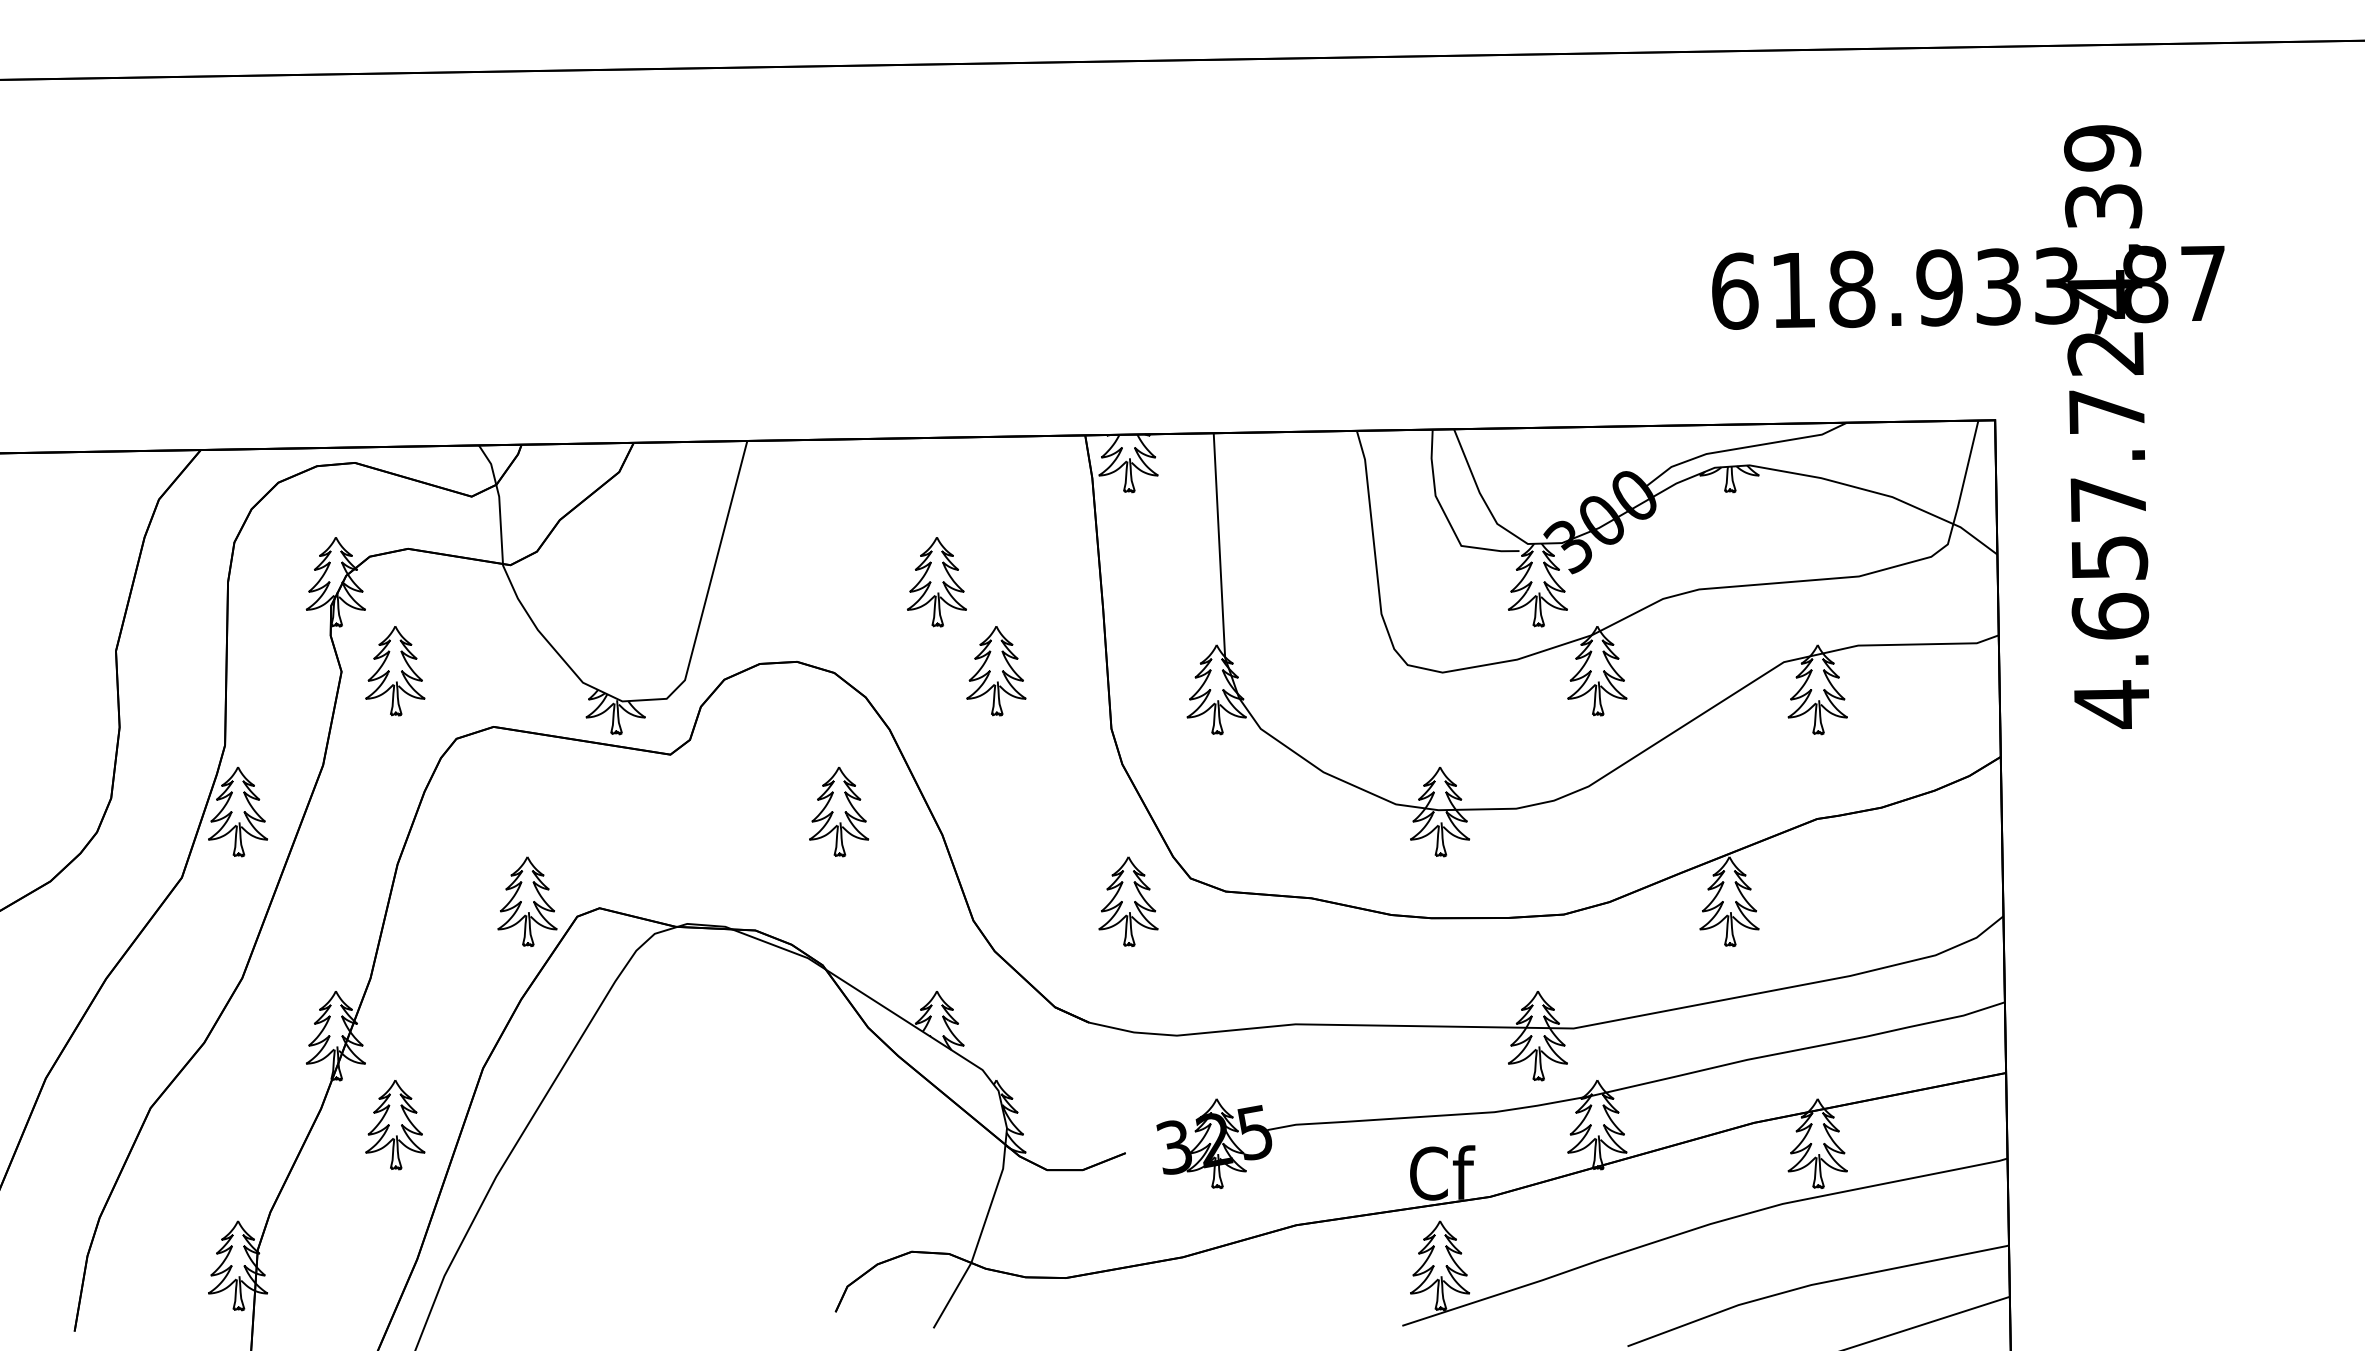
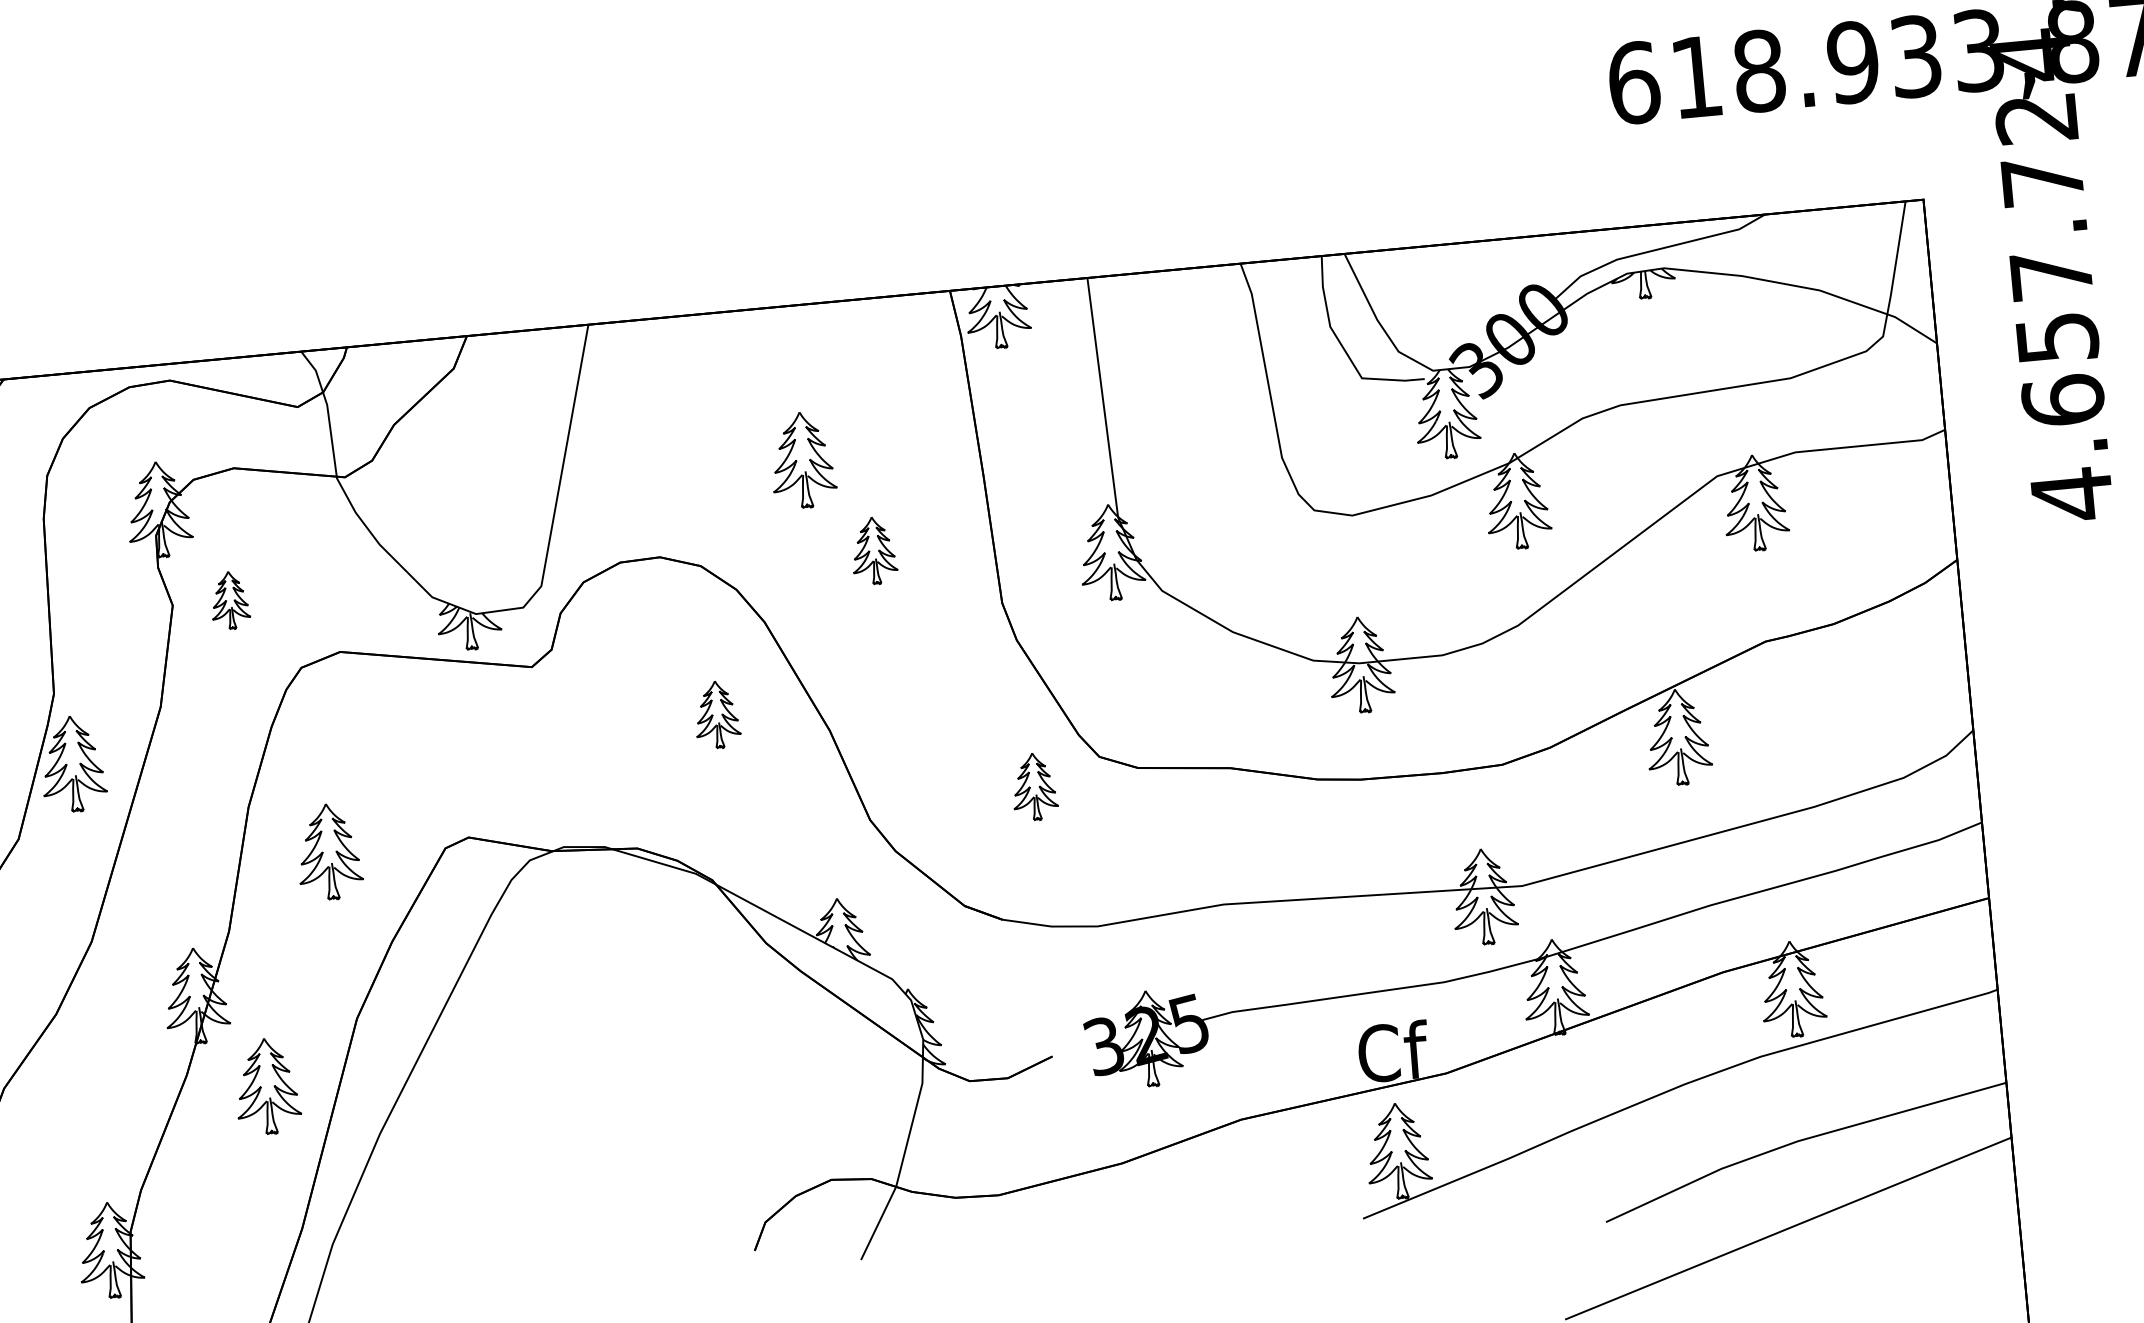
part: (395, 671) -> (230, 600), size x0.6
part: (996, 671) -> (874, 551), size x0.7
part: (839, 812) -> (717, 715), size x0.7
part: (527, 901) -> (329, 851), moved
part: (1128, 901) -> (1034, 786), size x0.7

